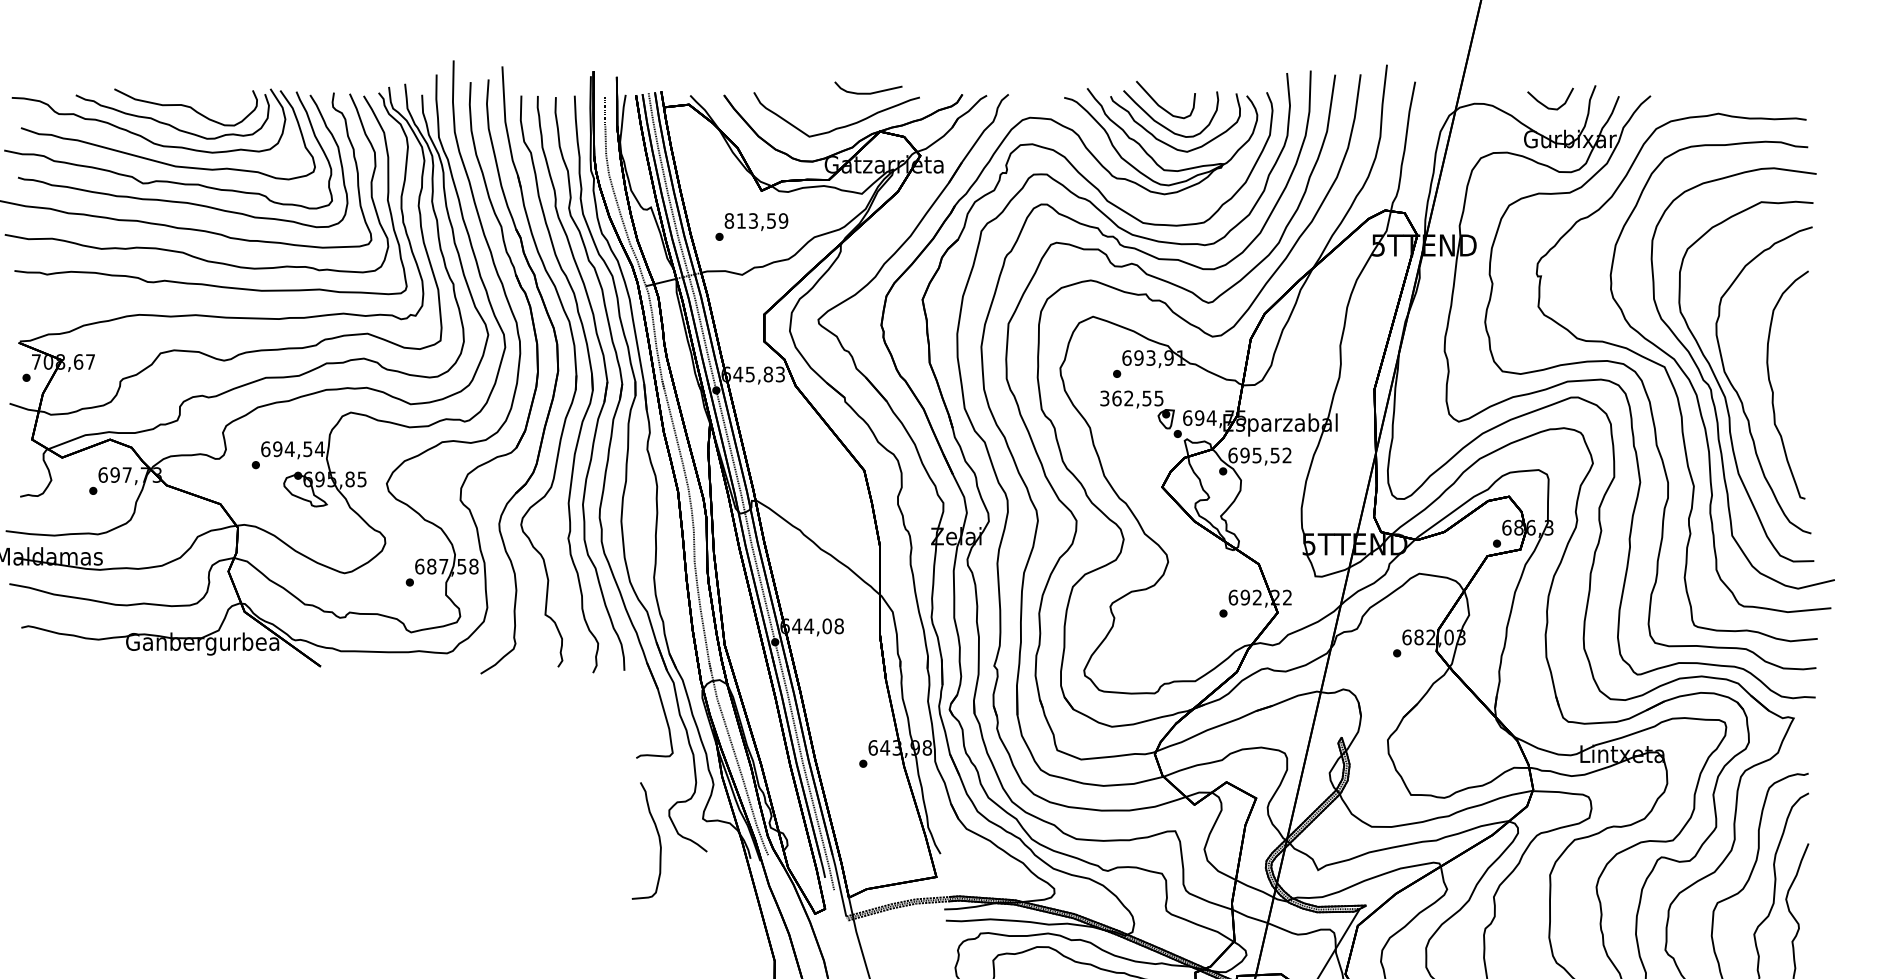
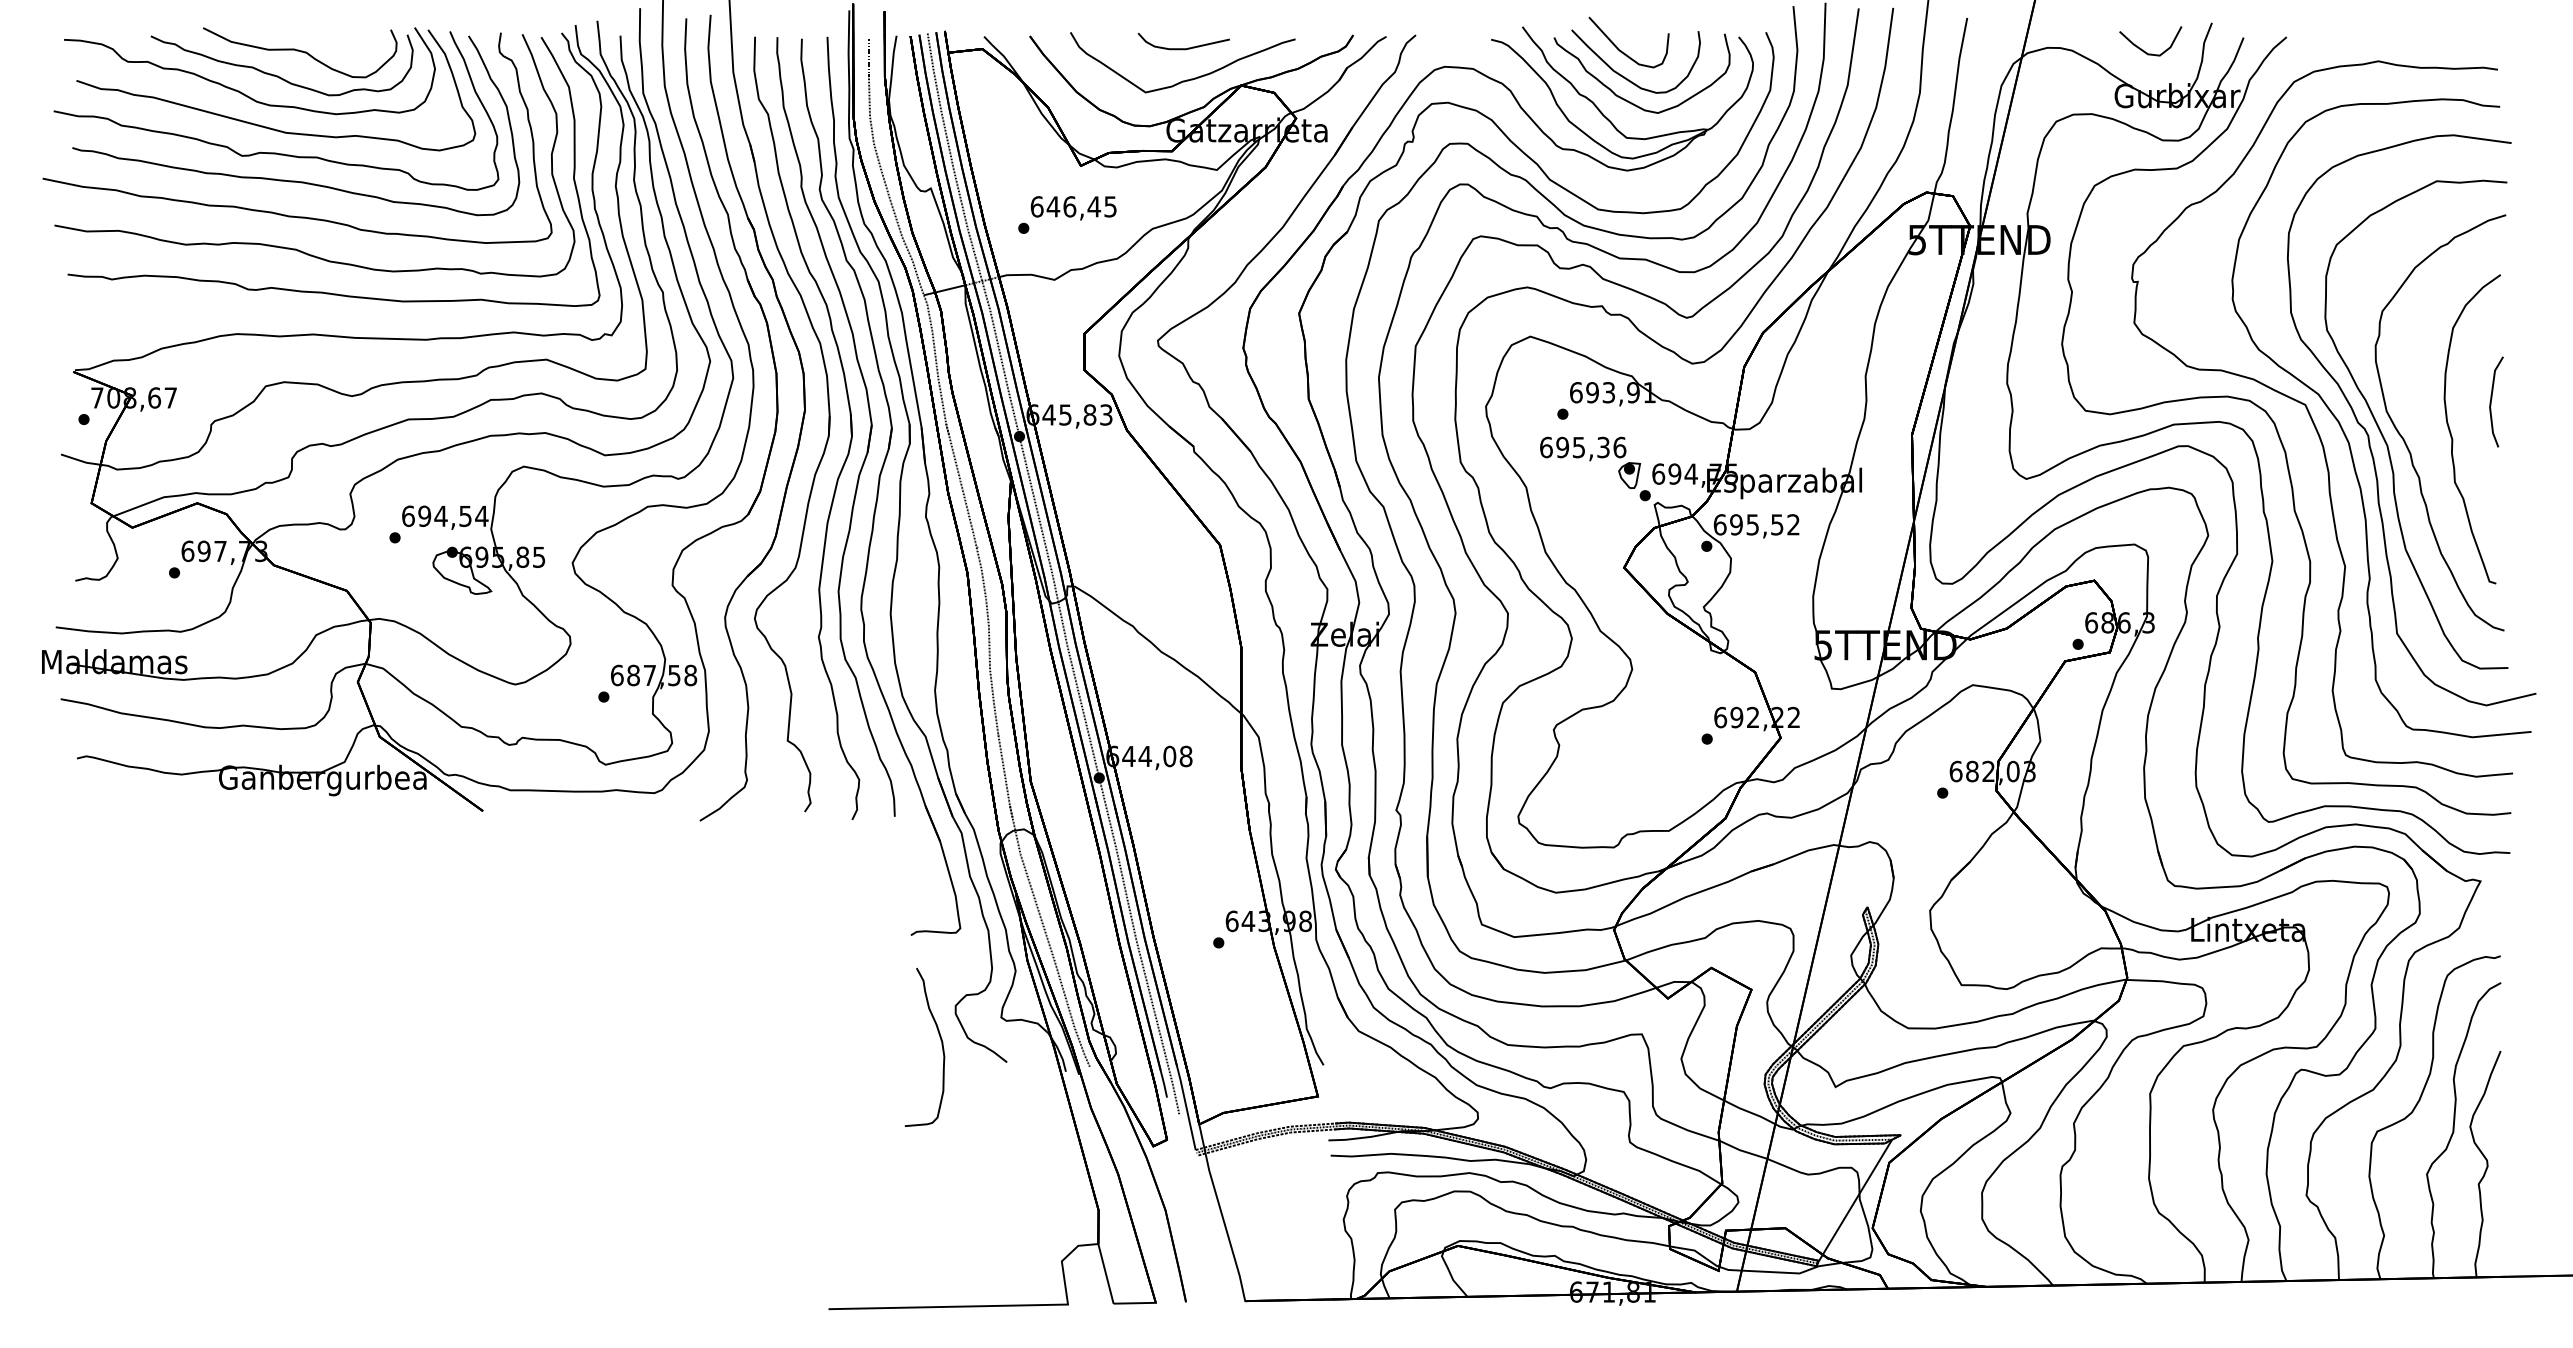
curve: (868, 93) -> (1183, 48), moved
text: (756, 220) -> (1073, 206), 813,59 -> 646,45
part: (1805, 364) -> (2496, 401), added
text: (1132, 398) -> (1583, 447), 362,55 -> 695,36

